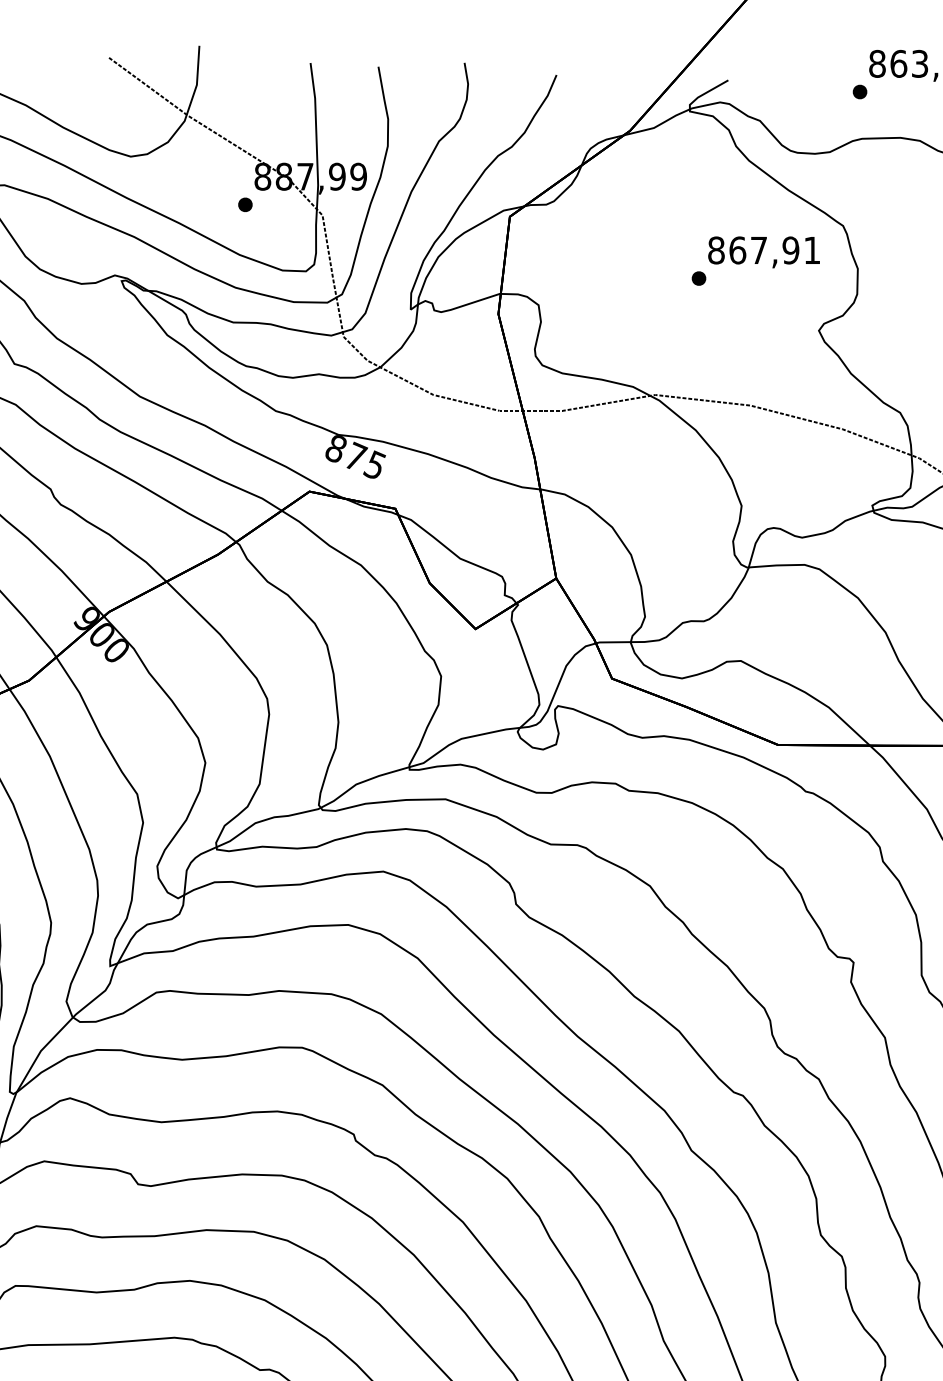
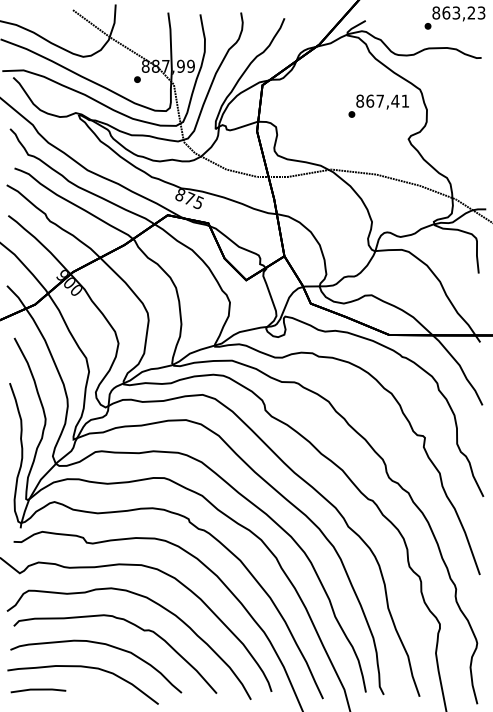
text: (791, 248) -> (395, 100), 867,91 -> 867,41

